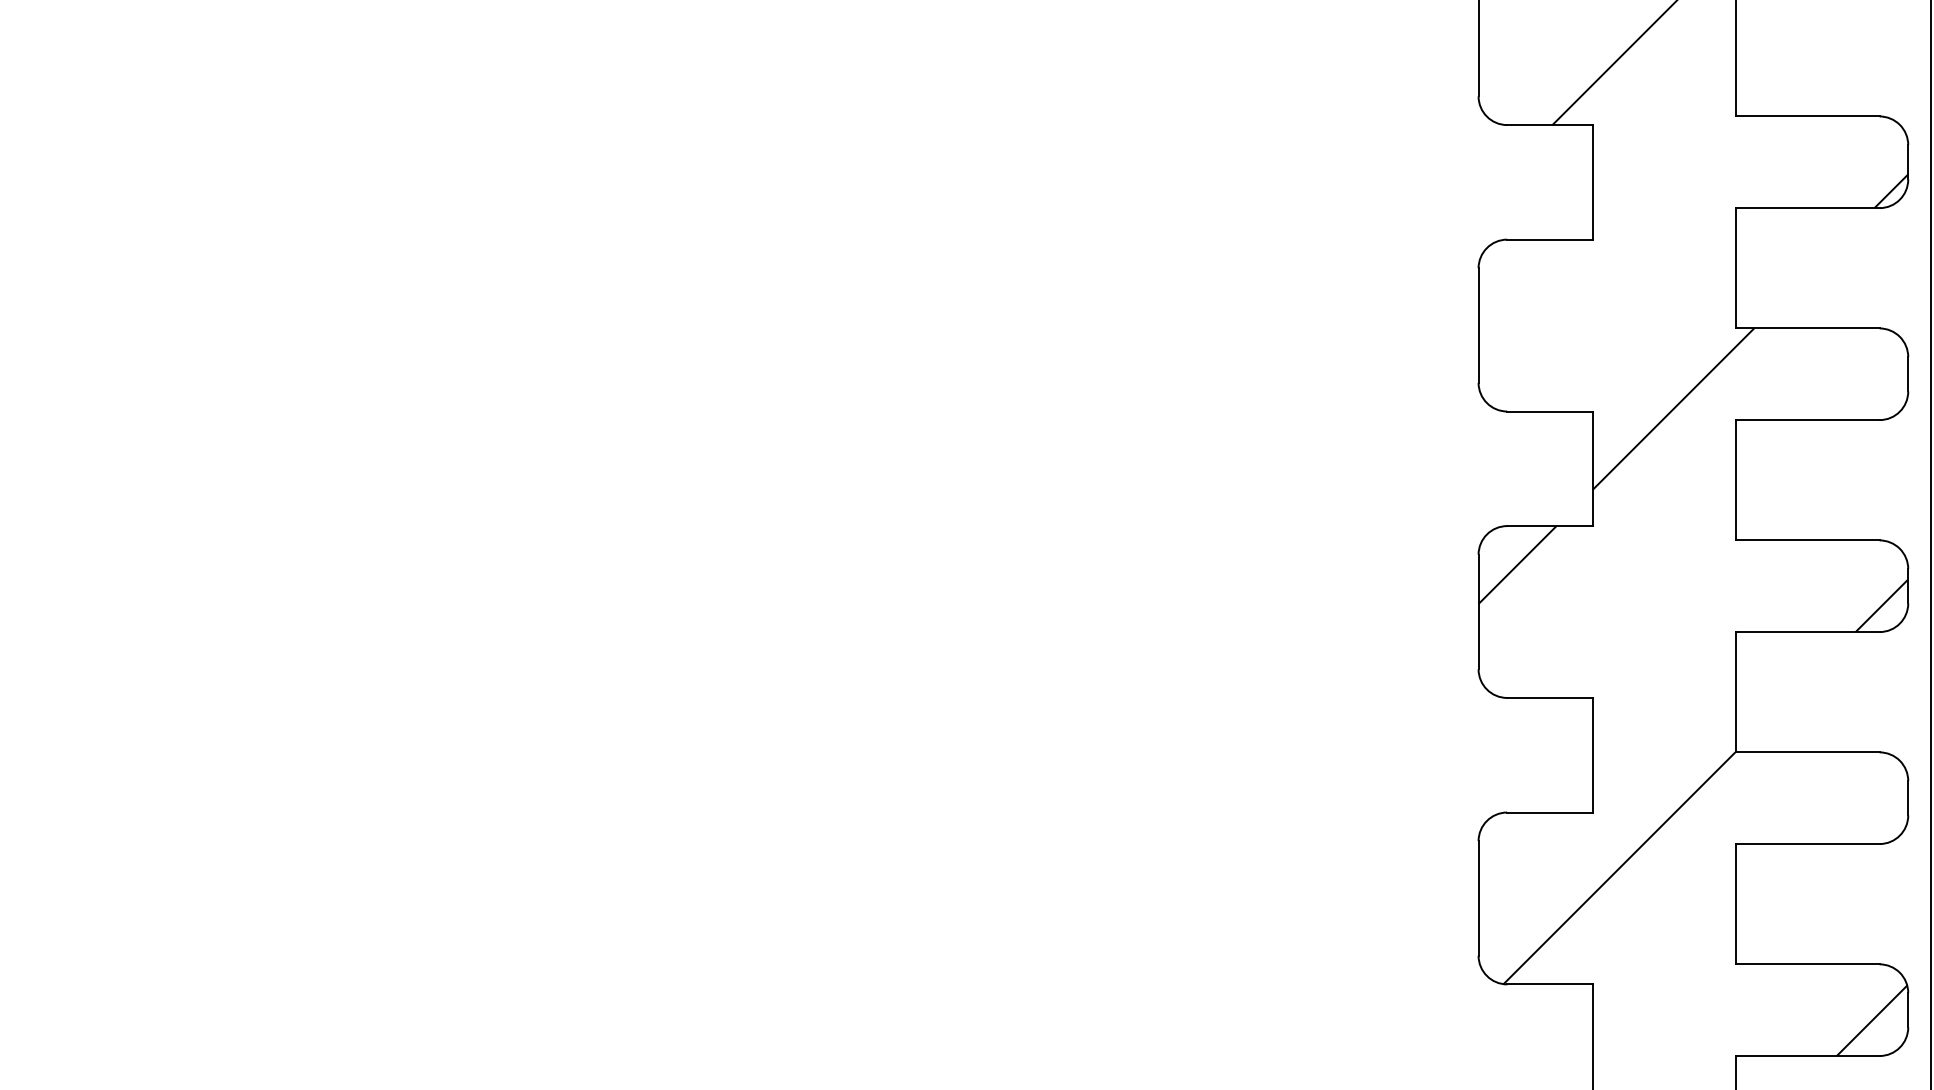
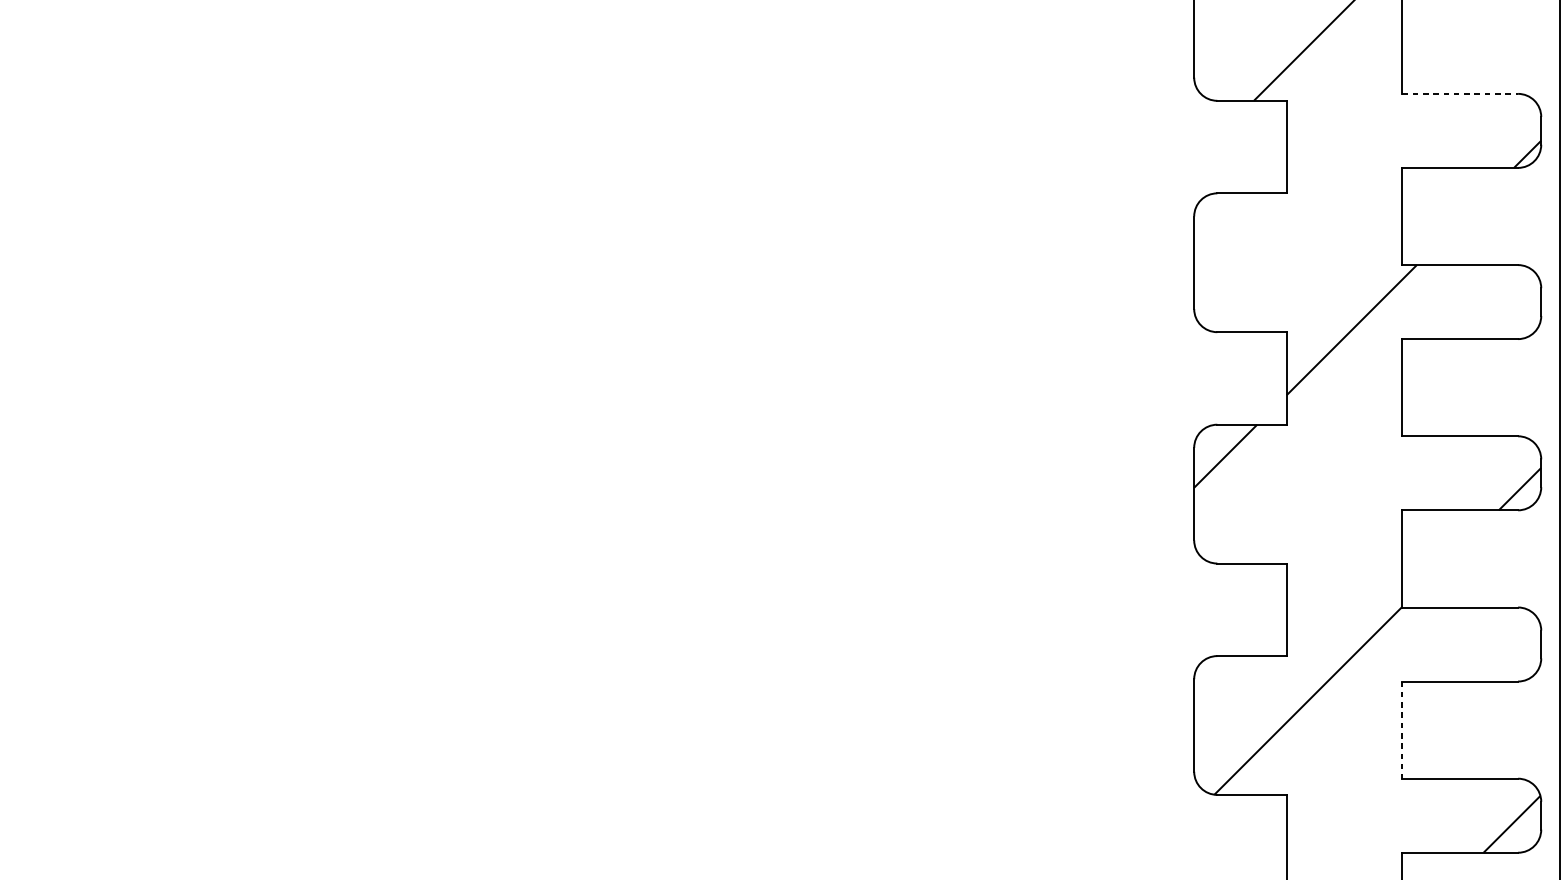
line: (1807, 116) -> (1459, 93), solid -> dashed
line: (1736, 904) -> (1402, 730), solid -> dashed

